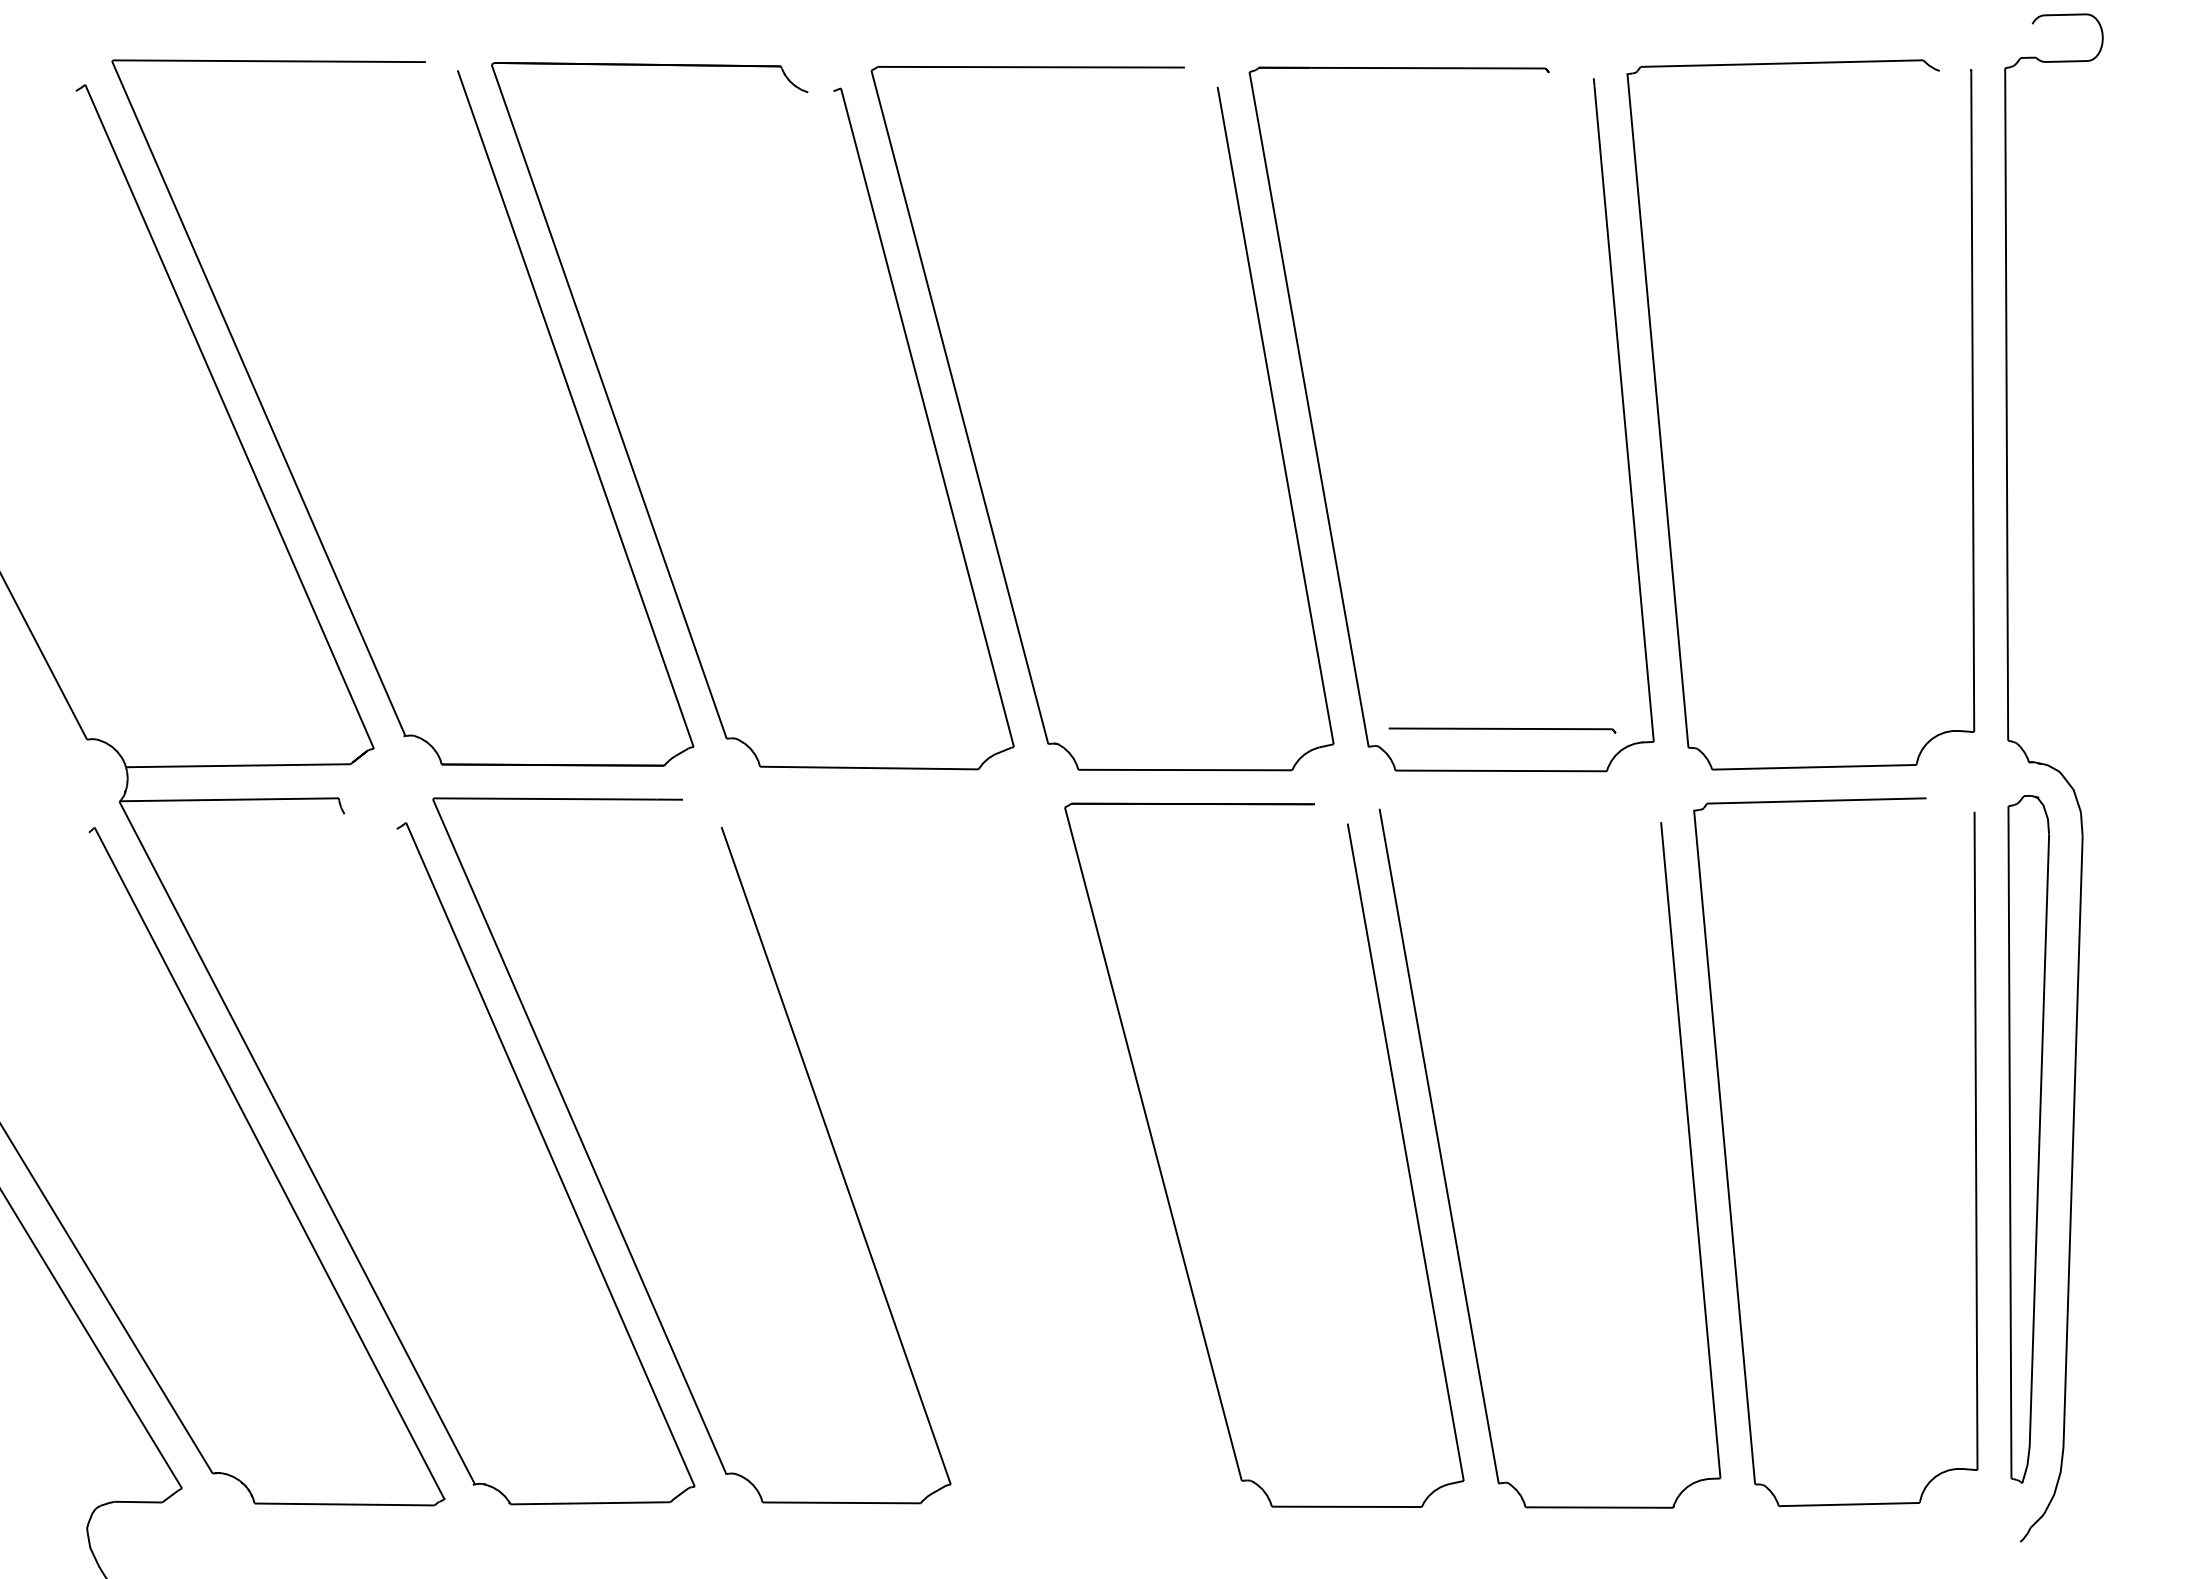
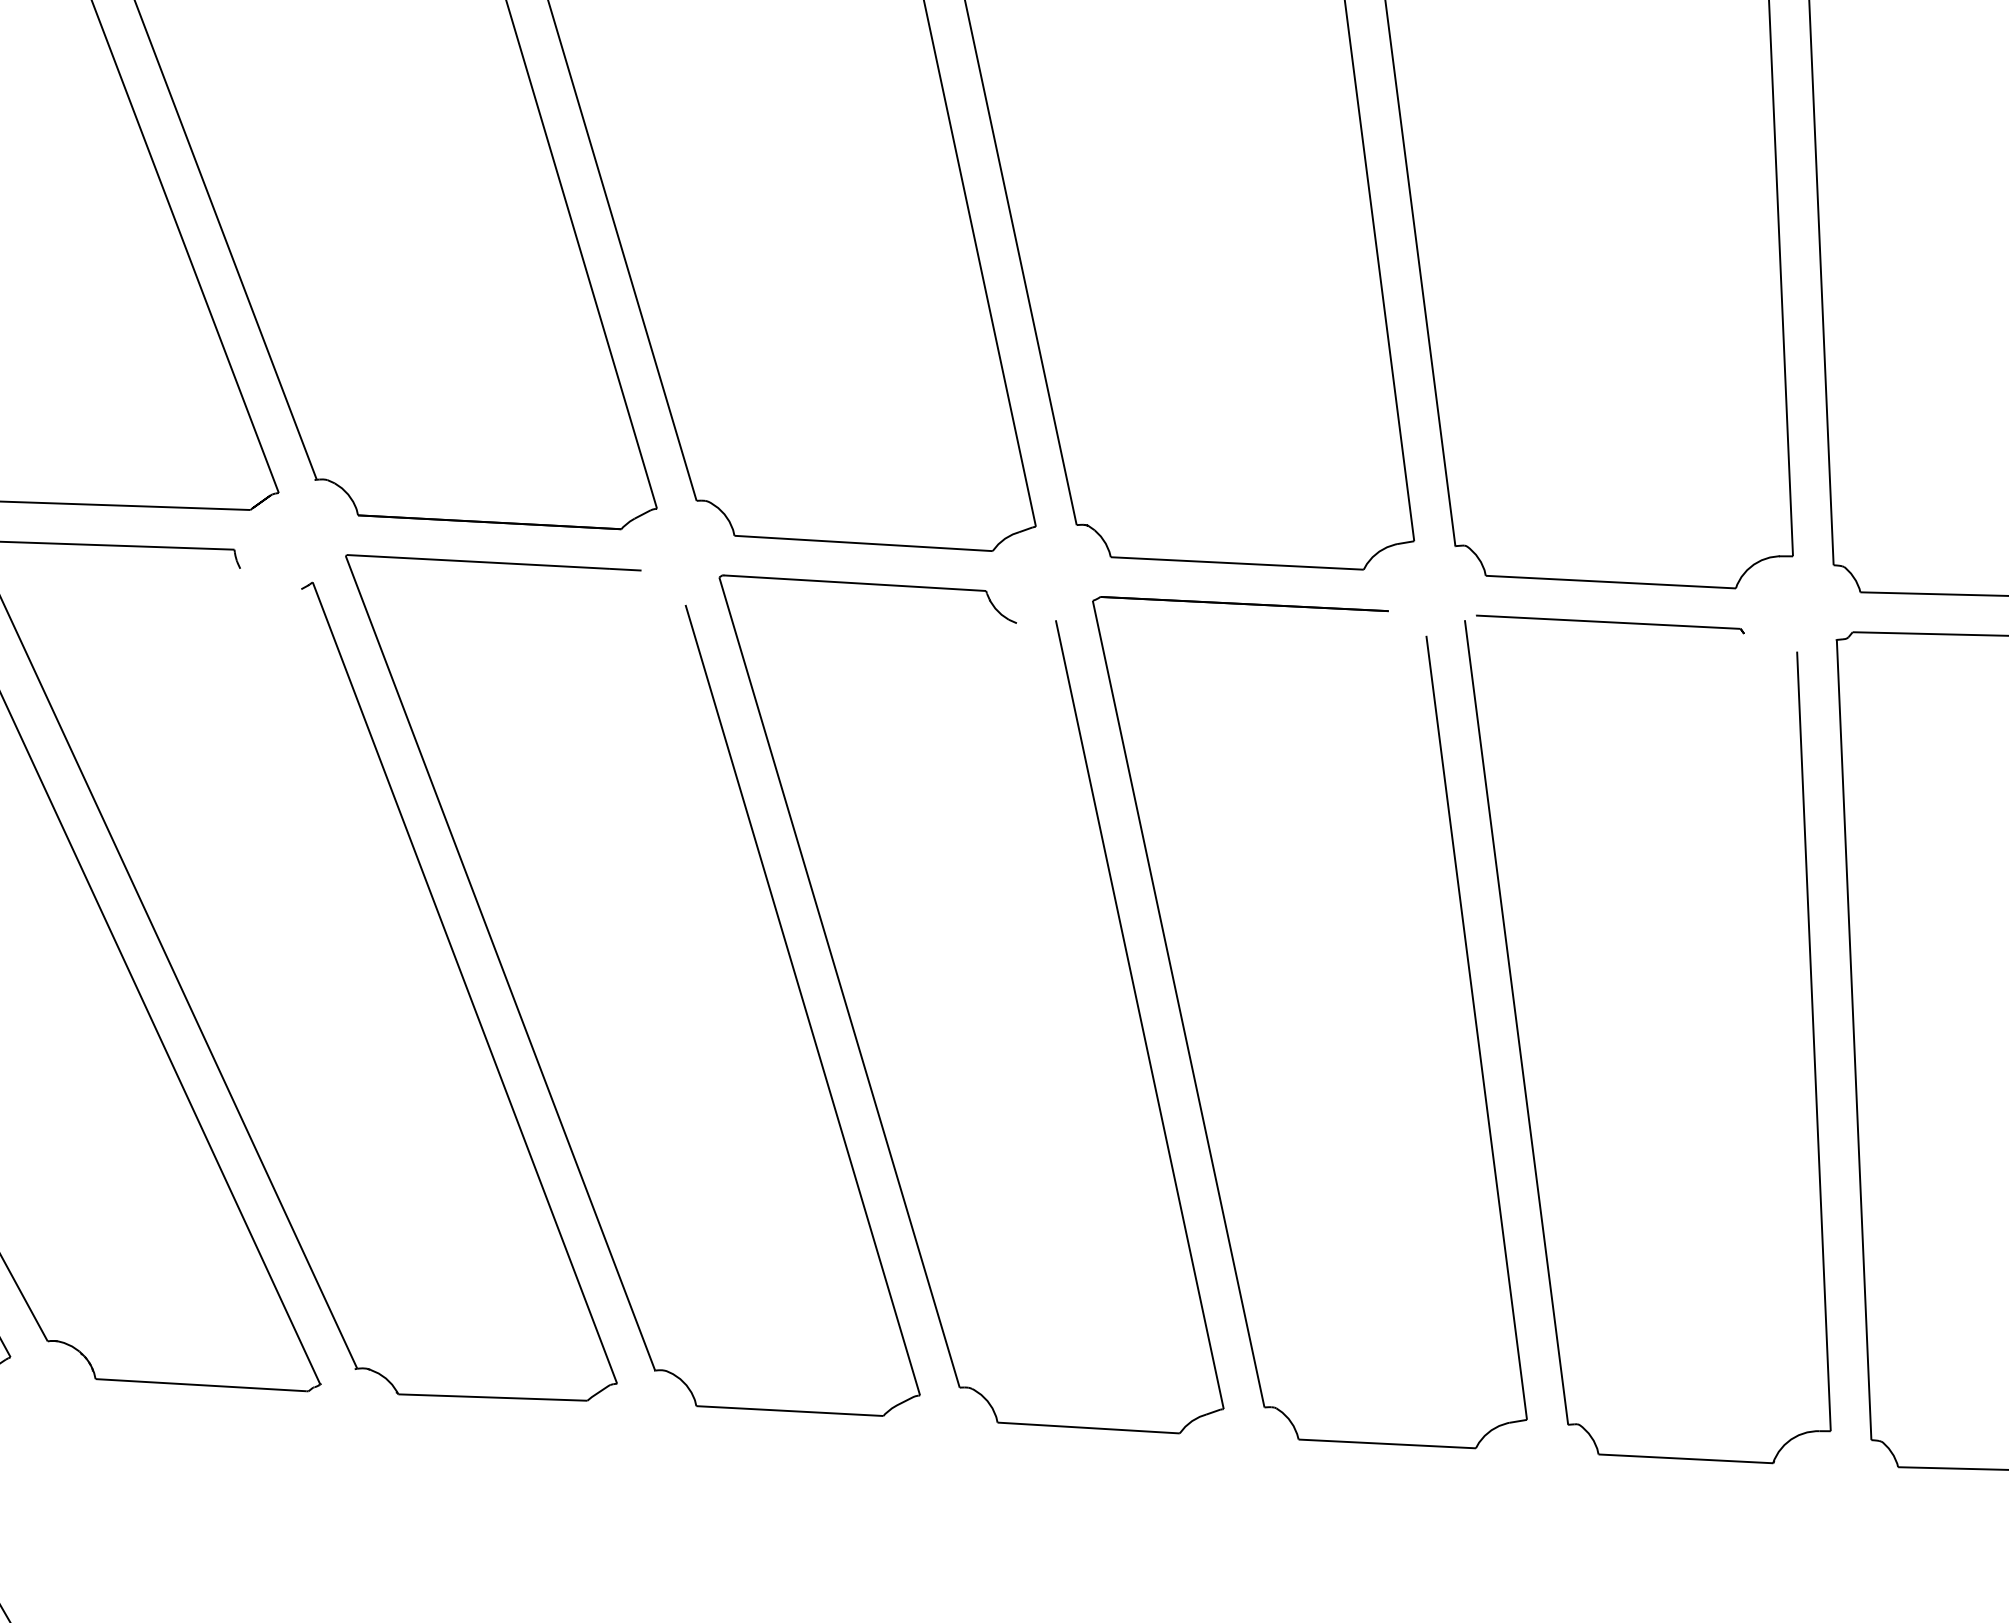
part: (1502, 730) -> (1610, 624), moved
part: (883, 1184) -> (857, 1036), added

